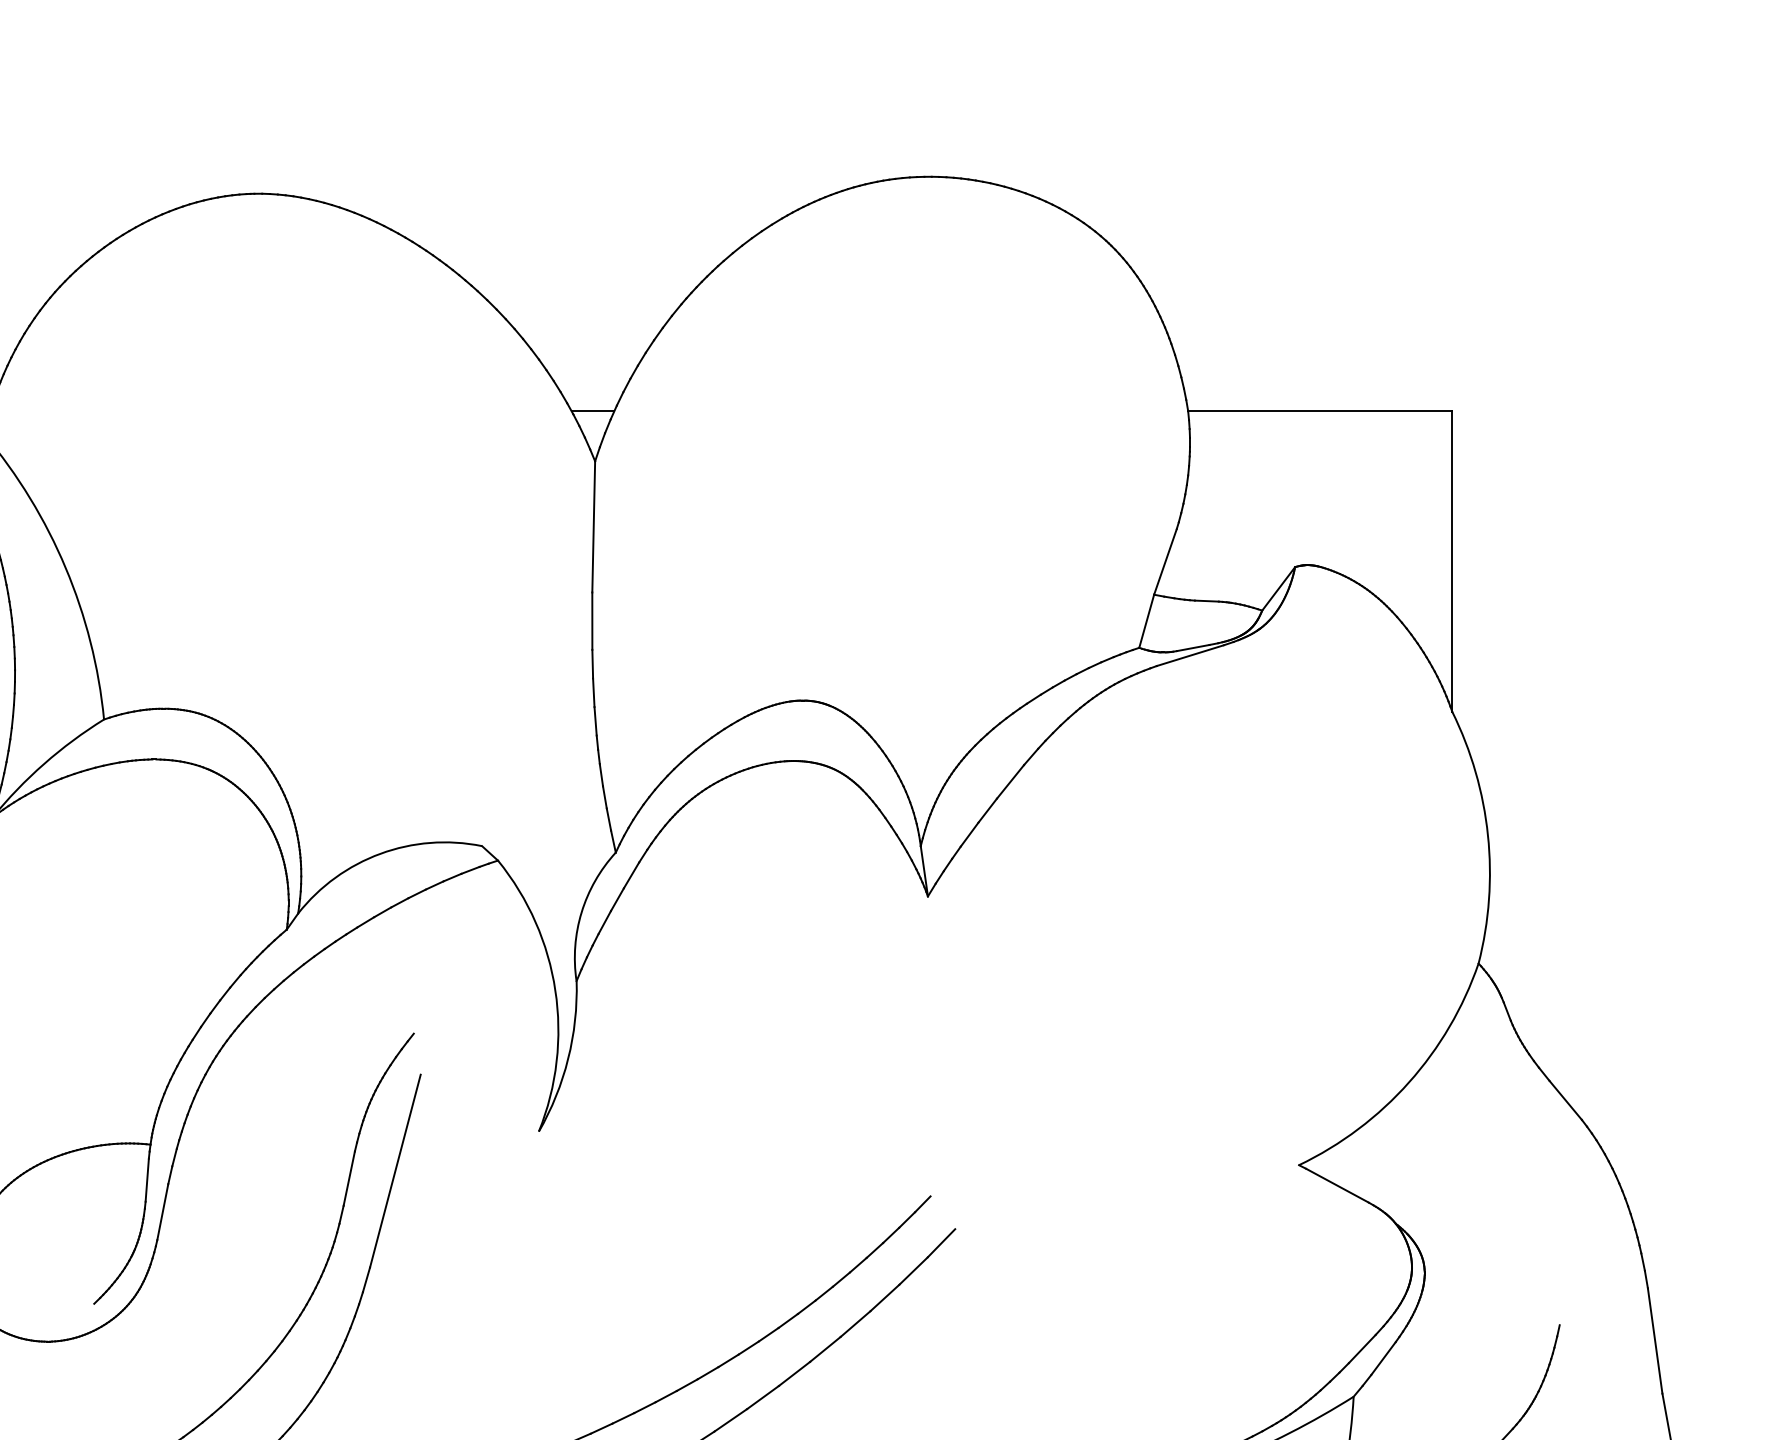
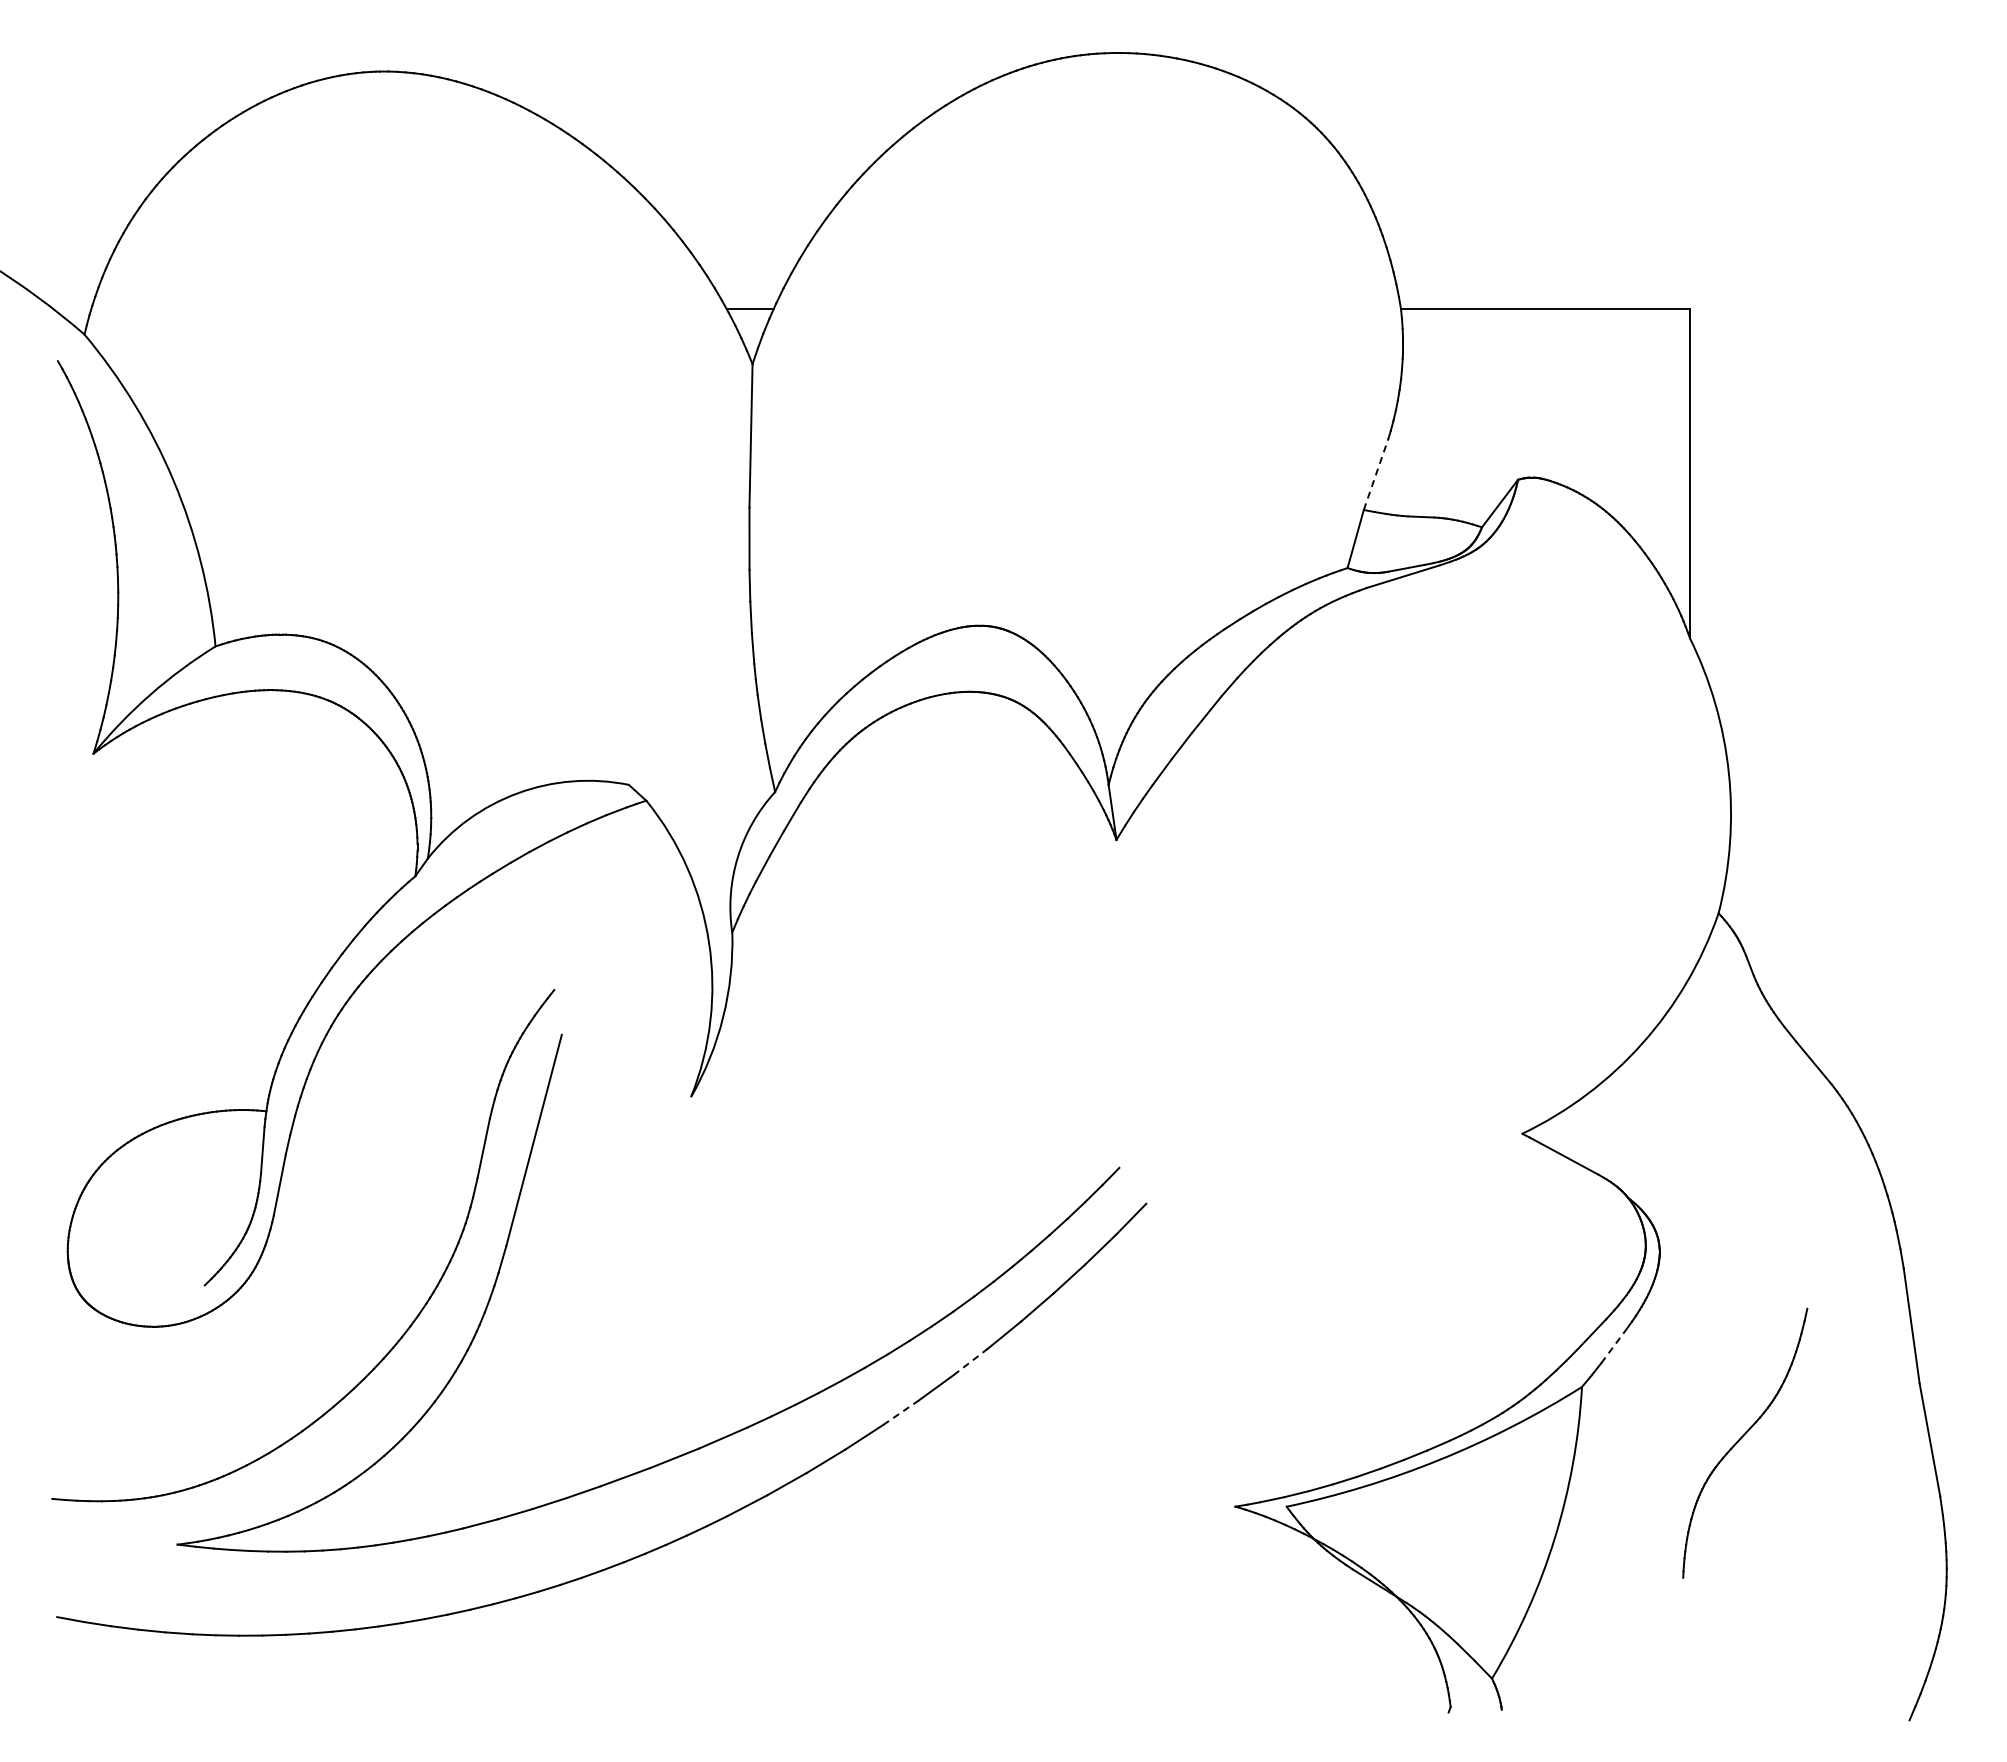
line: (1165, 561) -> (1376, 473), solid -> dashed
line: (1383, 1357) -> (1614, 1344), solid -> dashed
line: (794, 1374) -> (970, 1362), solid -> dashed
line: (730, 1420) -> (900, 1412), solid -> dashed

